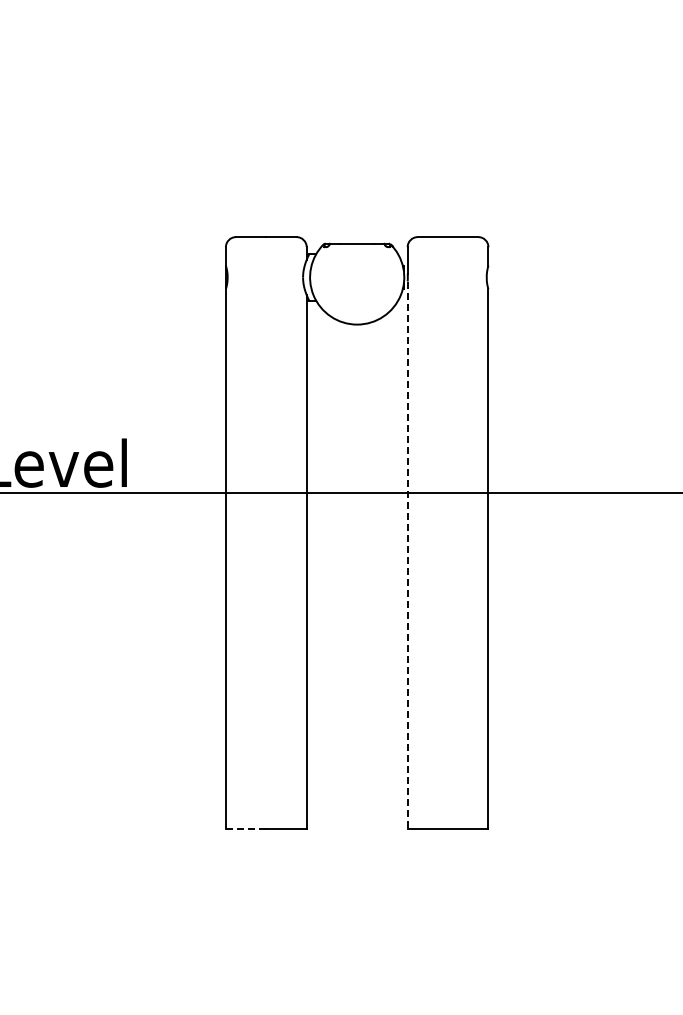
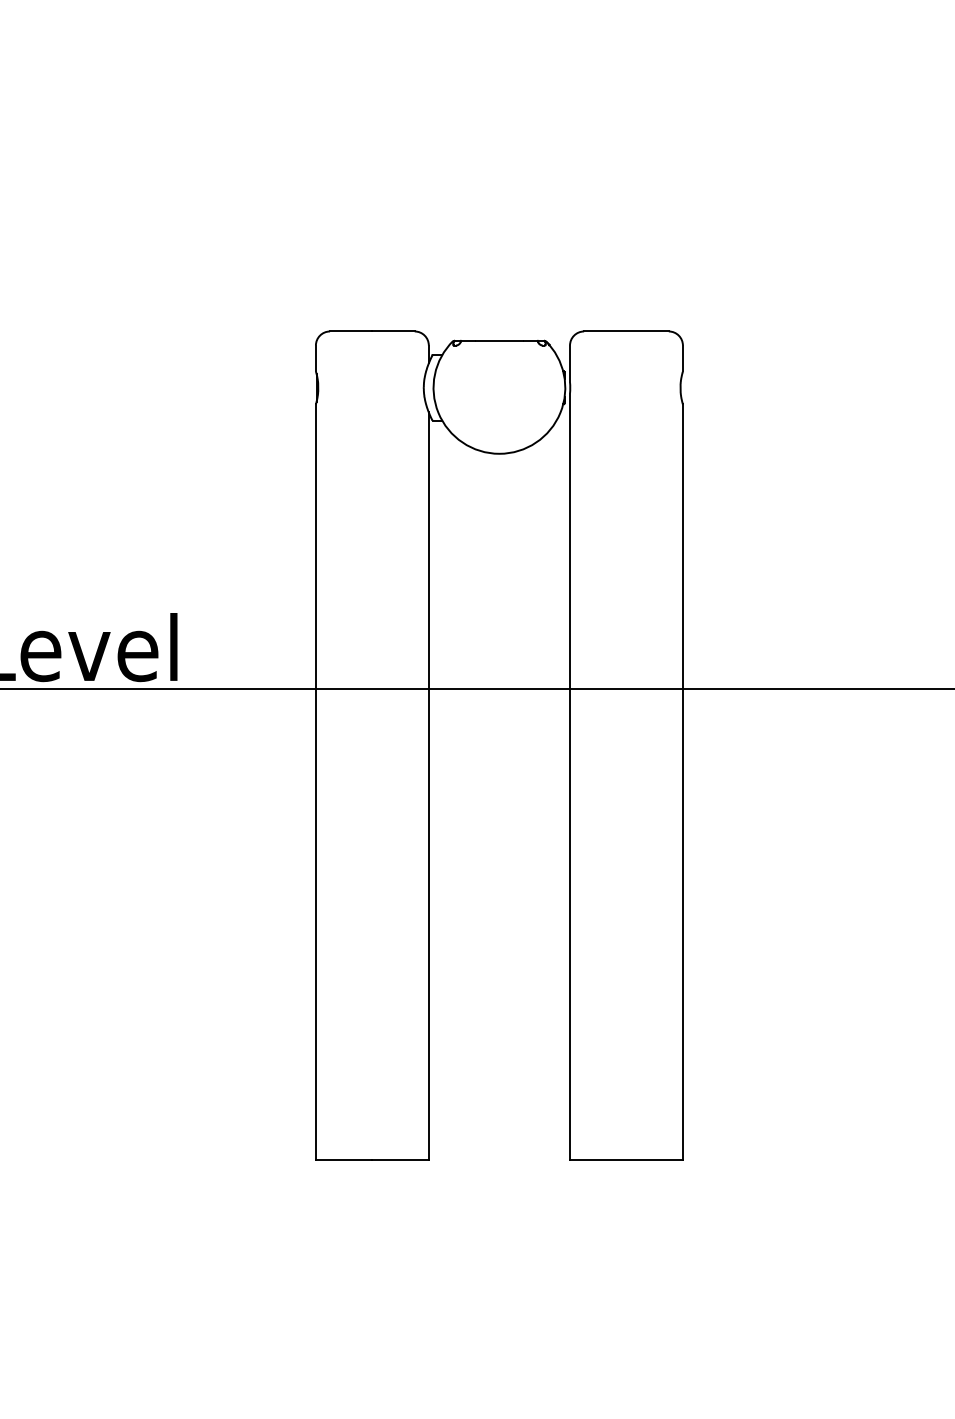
line: (407, 555) -> (569, 776), dashed -> solid
line: (245, 829) -> (343, 1159), dashed -> solid

